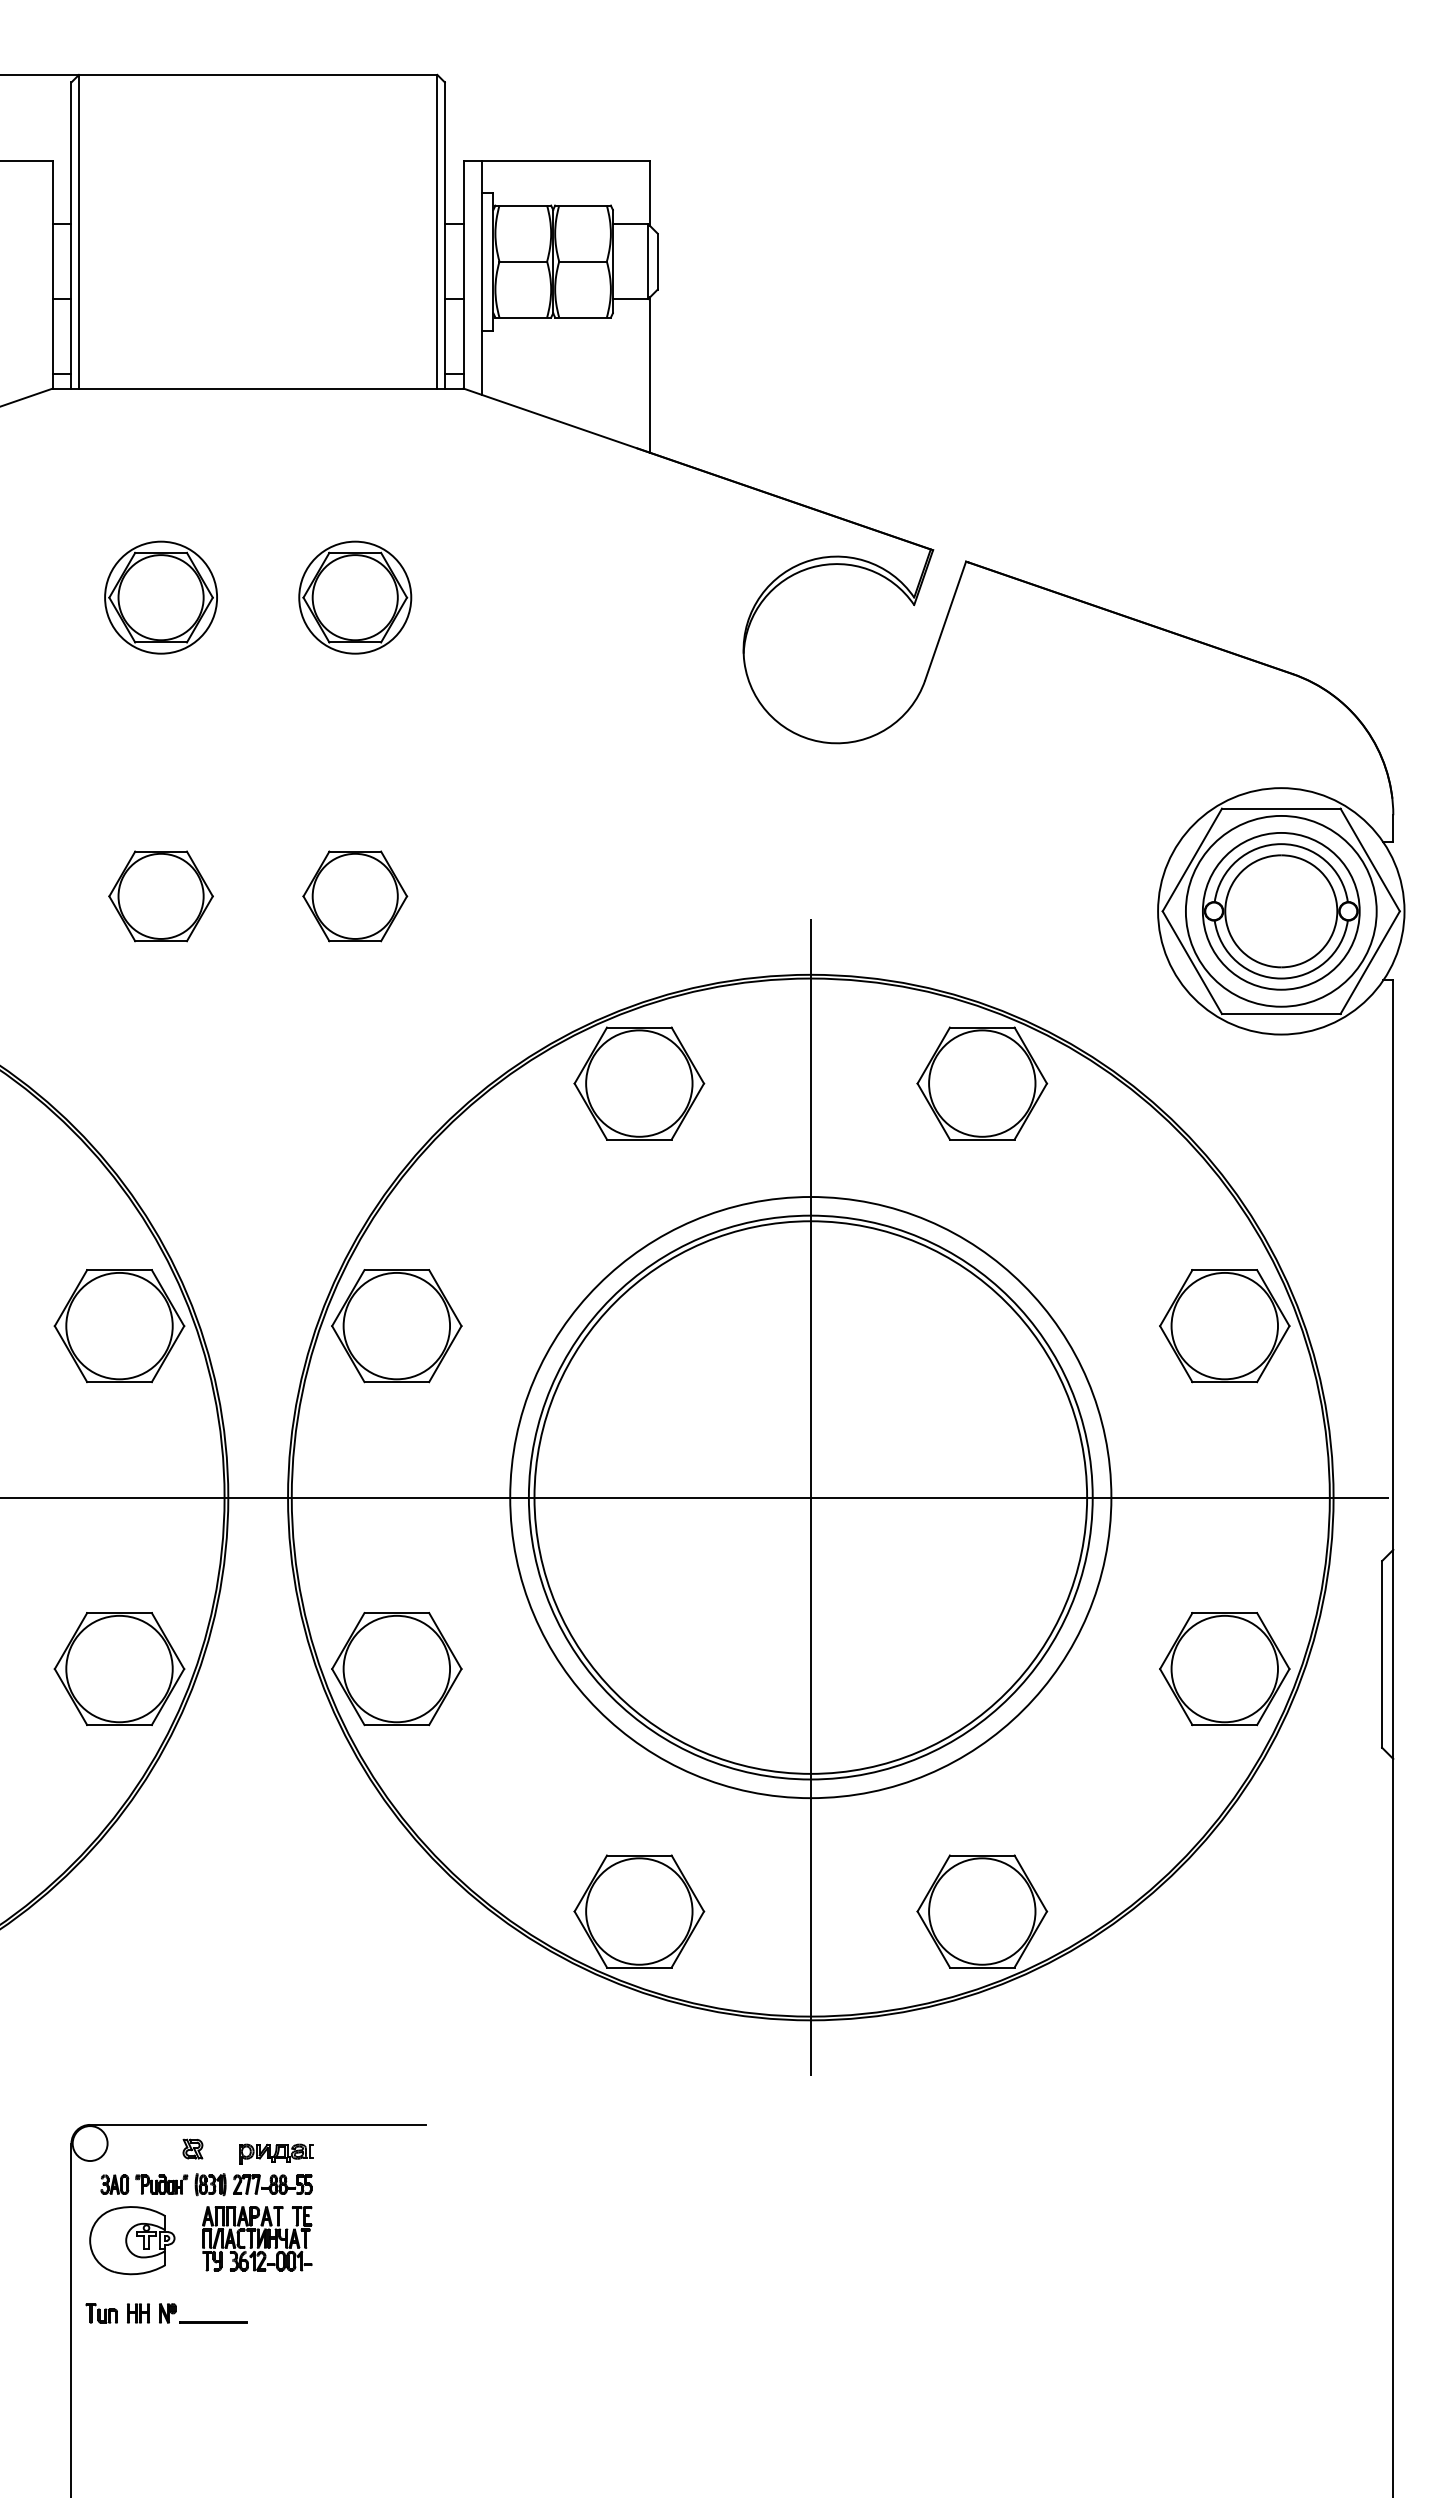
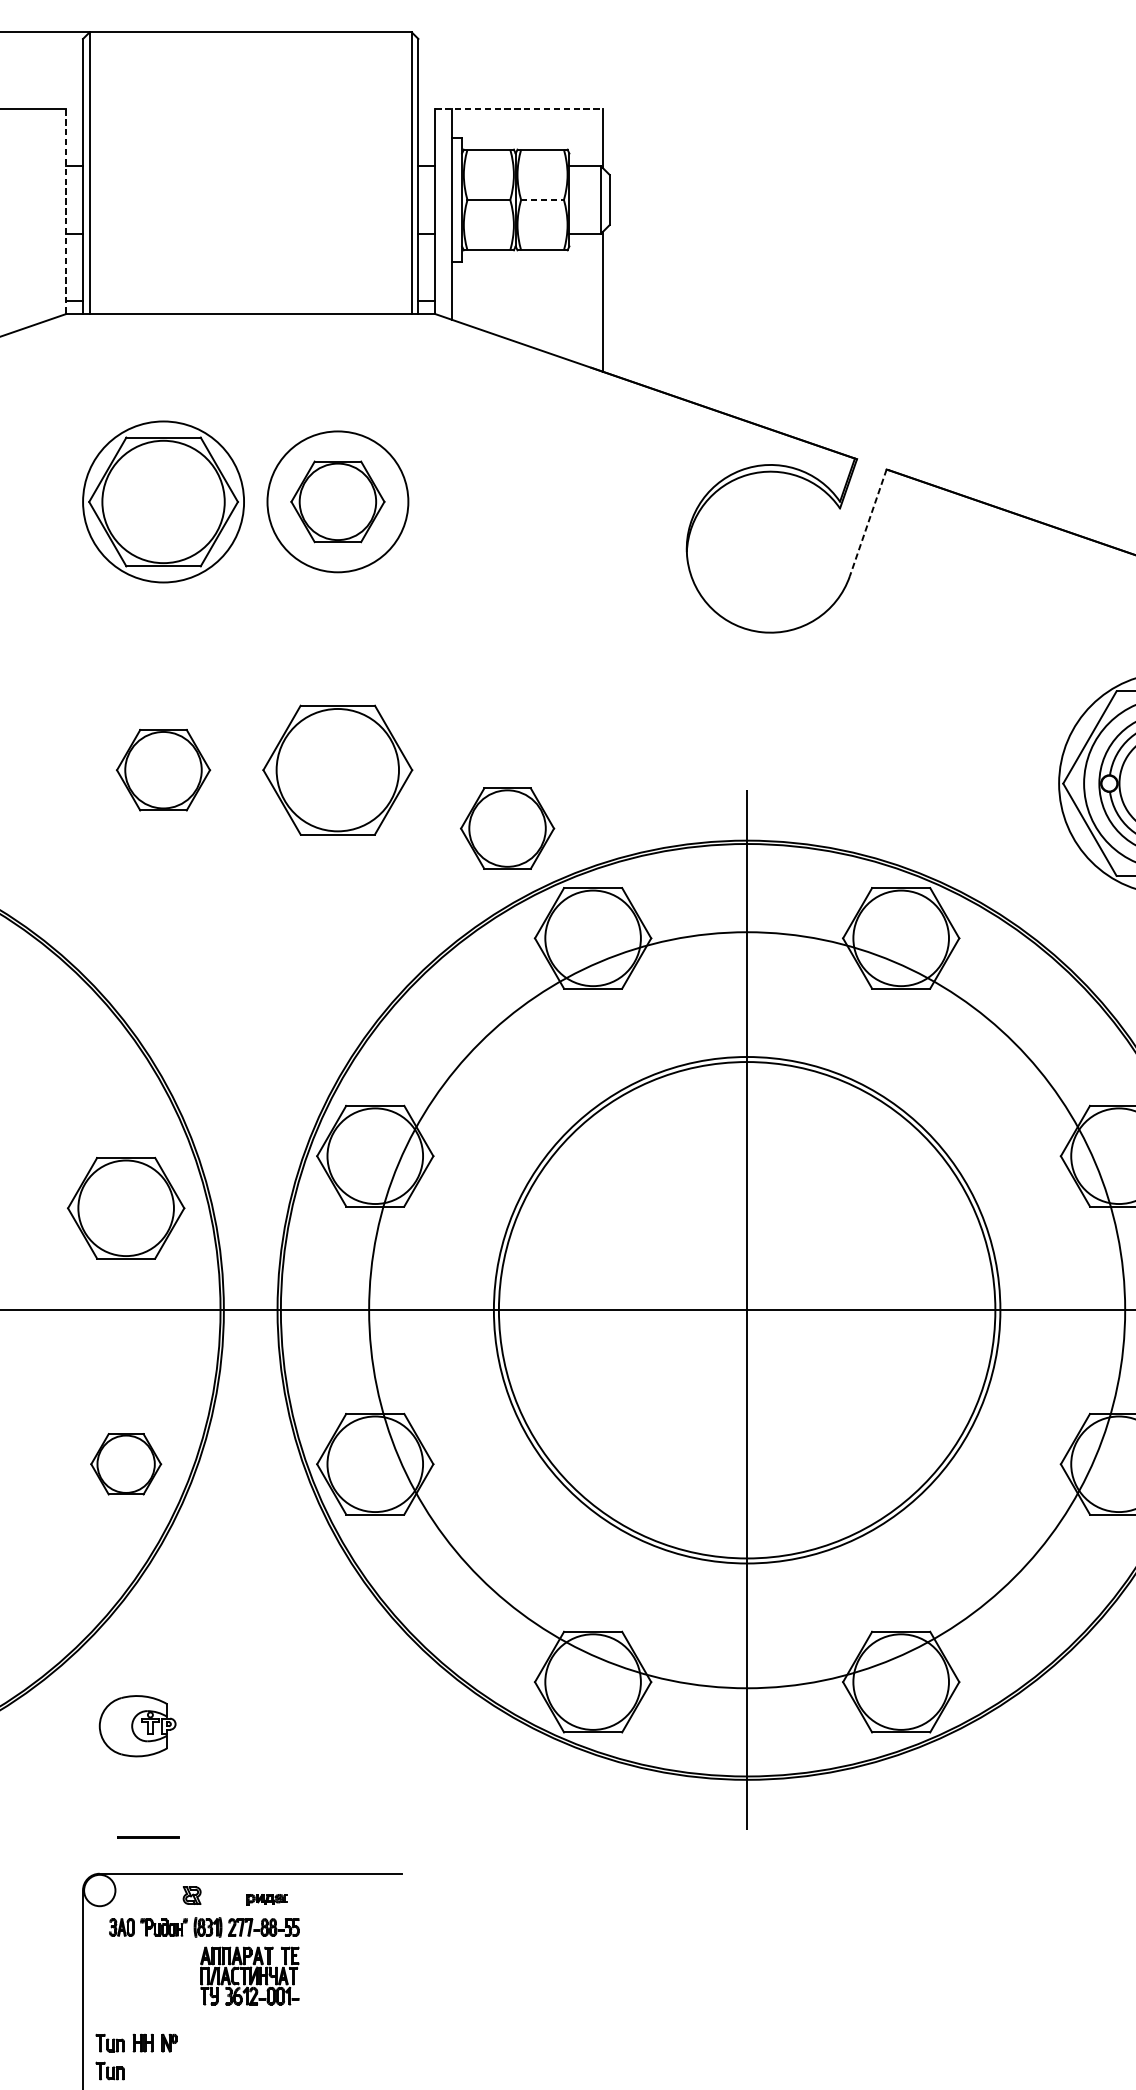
line: (557, 160) -> (519, 109), solid -> dashed
line: (583, 261) -> (542, 199), solid -> dashed
line: (52, 274) -> (65, 211), solid -> dashed
part: (160, 597) -> (162, 501), size x1.6
circle: (355, 597) -> (338, 501), size x1.4
line: (945, 620) -> (868, 522), solid -> dashed
part: (355, 896) -> (338, 770), size x1.6
part: (543, 961) -> (507, 828), added
part: (119, 1326) -> (126, 1208), moved
circle: (810, 1497) -> (746, 1310), size x1.4
part: (119, 1668) -> (126, 1463), size x0.6
part: (276, 2153) -> (267, 1899), size x0.6
part: (132, 2240) -> (137, 1726), moved
line: (213, 2322) -> (148, 1837), moved
part: (101, 2344) -> (109, 2071), added

